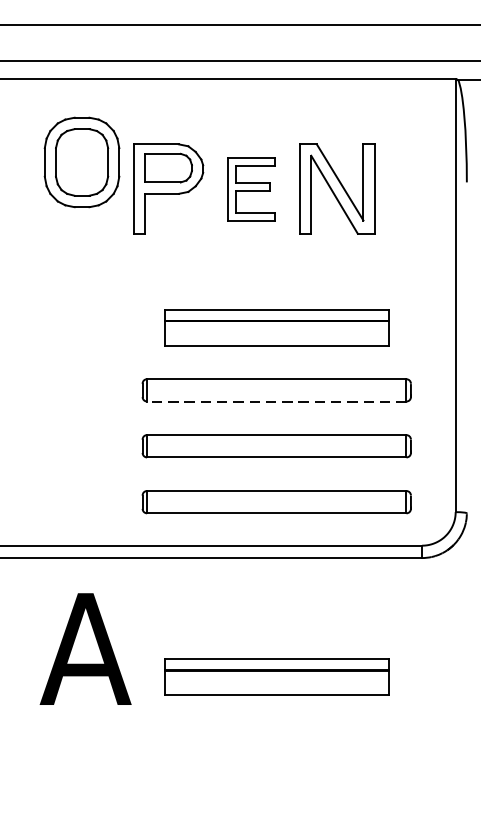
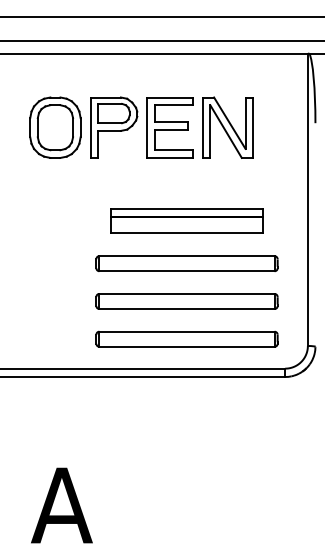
part: (82, 162) -> (55, 127), moved
part: (250, 188) -> (169, 127), size x1.43
line: (277, 401) -> (187, 271), dashed -> solid
text: (85, 649) -> (61, 505), moved
part: (276, 675) -> (186, 456), removed

